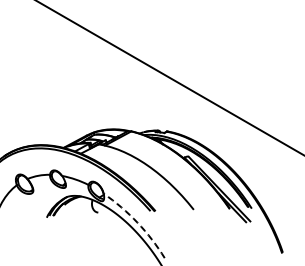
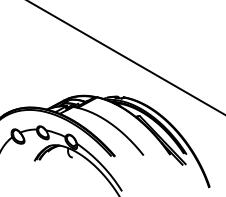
arc: (137, 222) -> (101, 164), dashed -> solid

